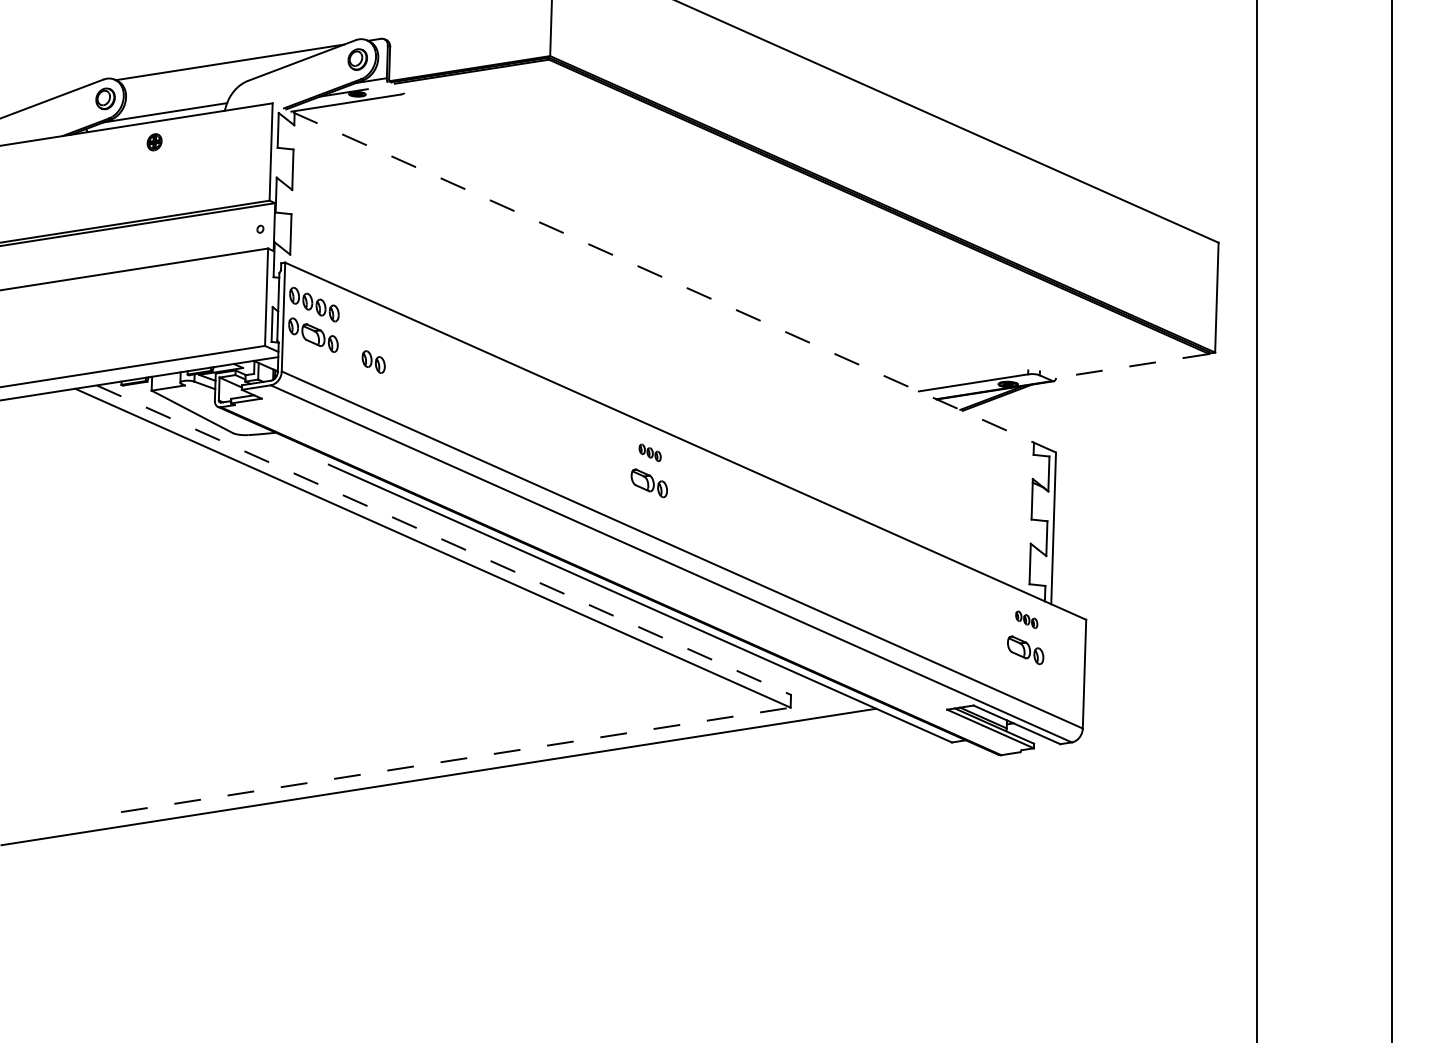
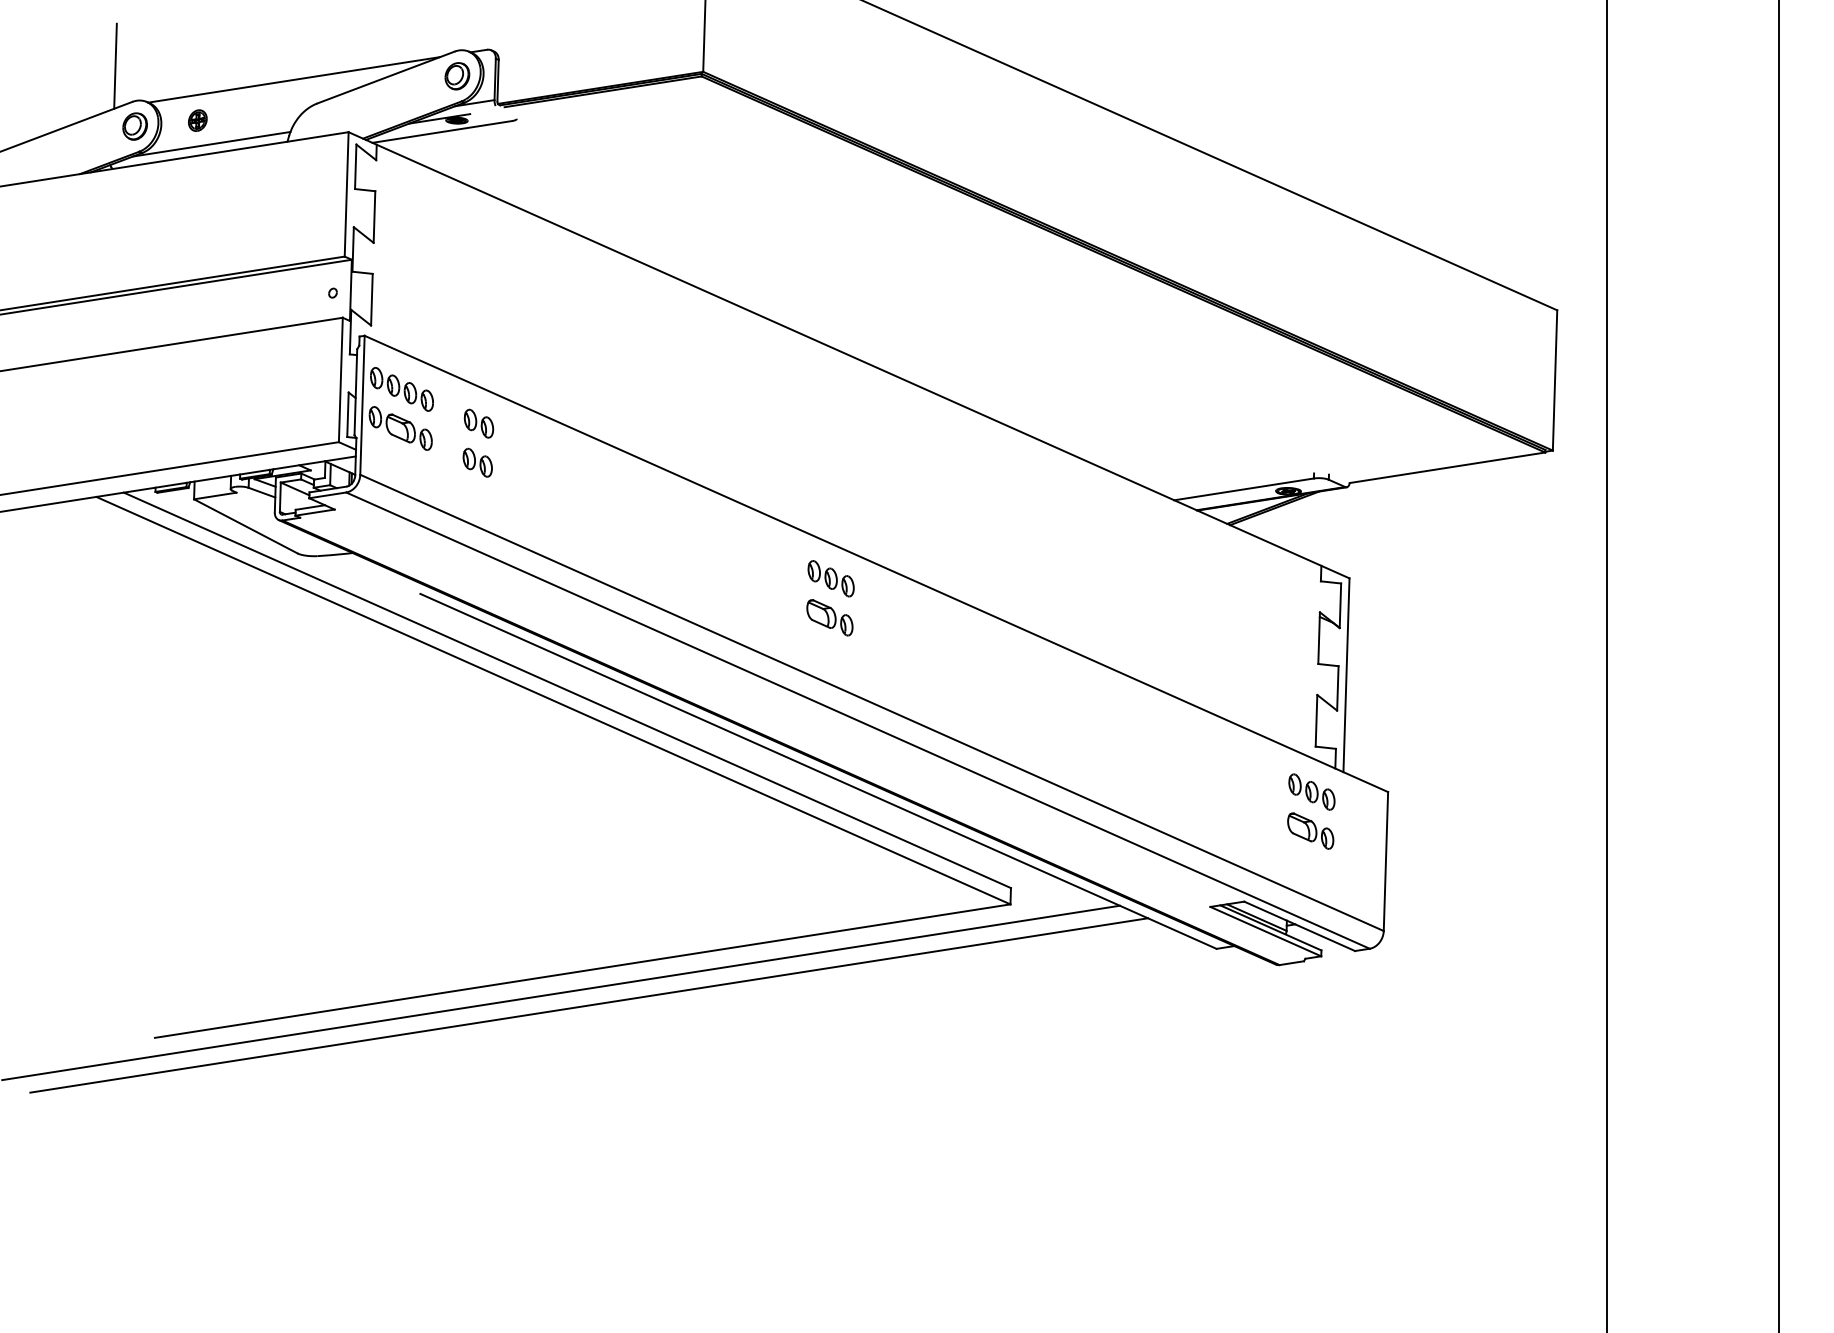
line: (90, 51) -> (115, 65), added
part: (154, 142) -> (197, 120), moved
line: (664, 277) -> (849, 354), dashed -> solid
part: (374, 331) -> (478, 423), added
line: (1132, 366) -> (1447, 468), dashed -> solid
part: (649, 452) -> (830, 578), size x1.67
line: (444, 540) -> (568, 690), dashed -> solid
part: (1026, 619) -> (1311, 791), size x1.67
line: (455, 759) -> (582, 970), dashed -> solid
line: (460, 786) -> (588, 1005), added

